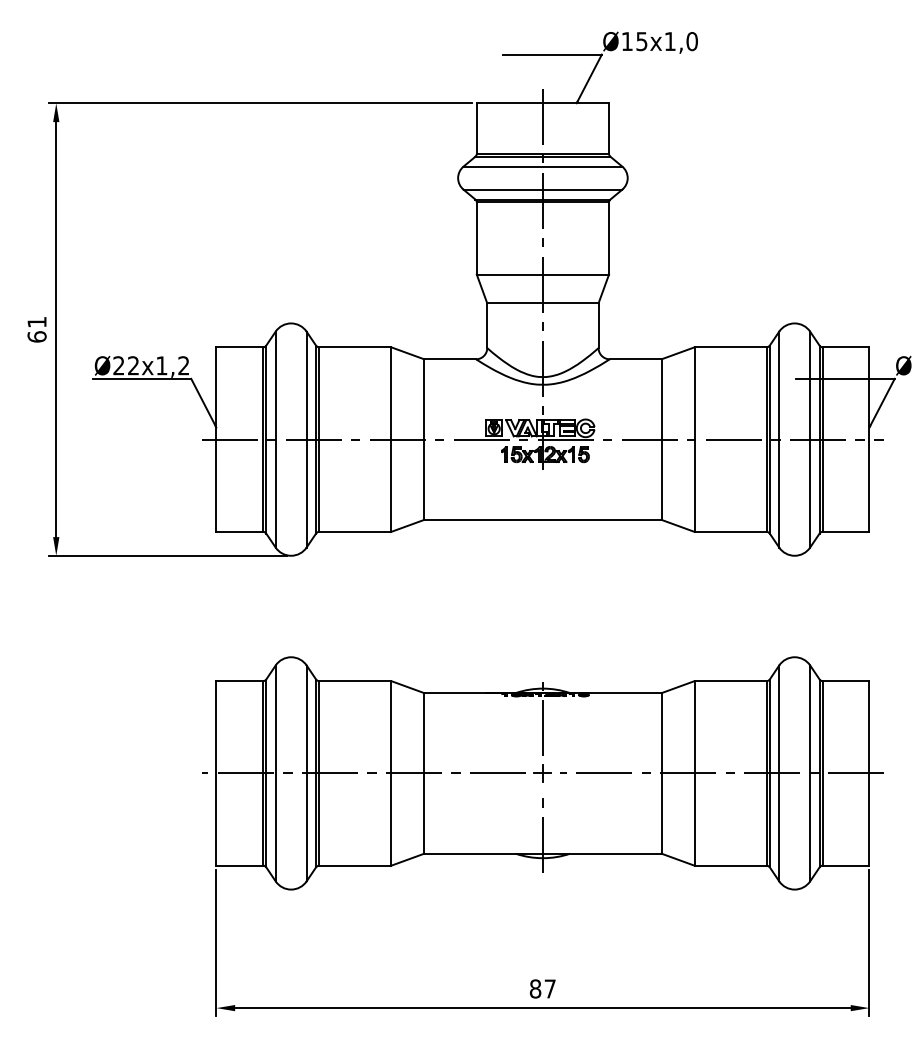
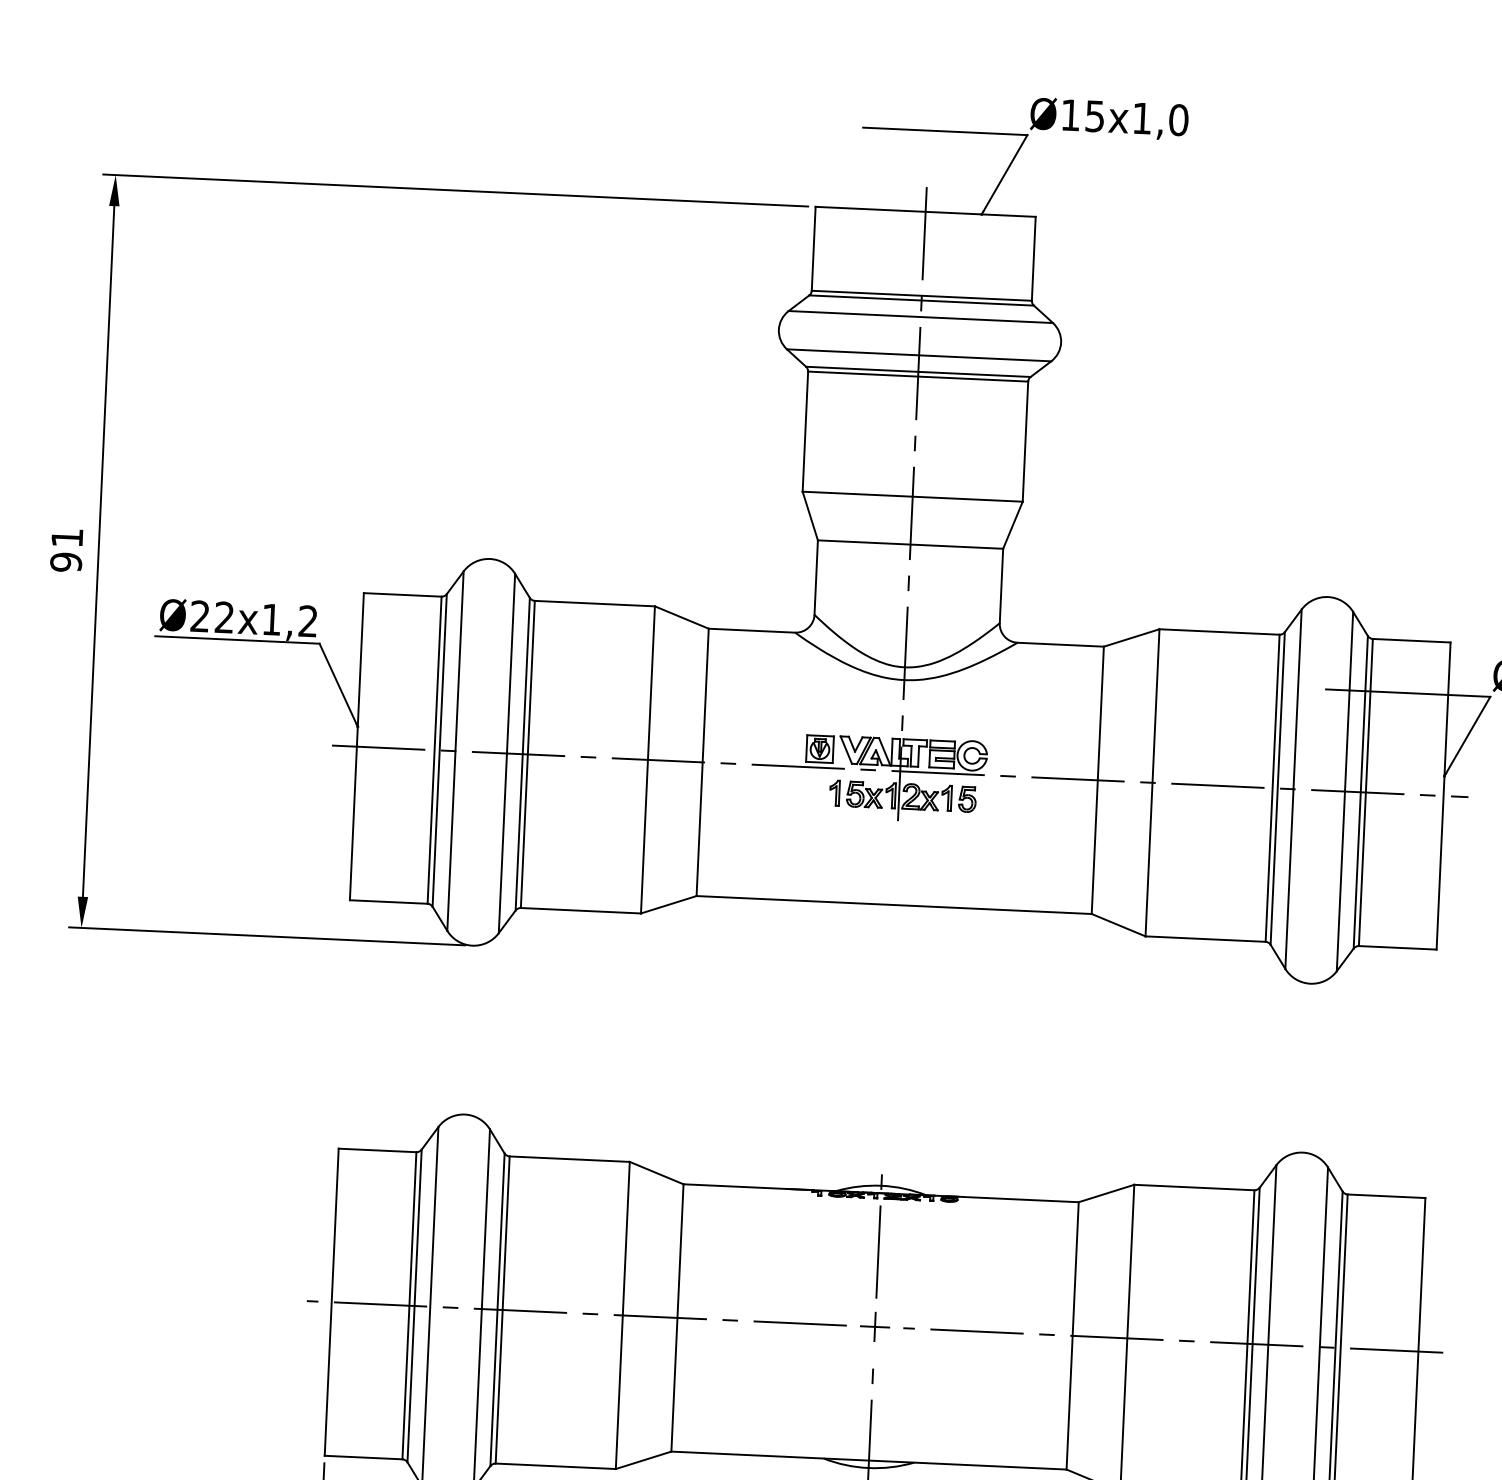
text: (36, 336) -> (65, 561), 61 -> 91

